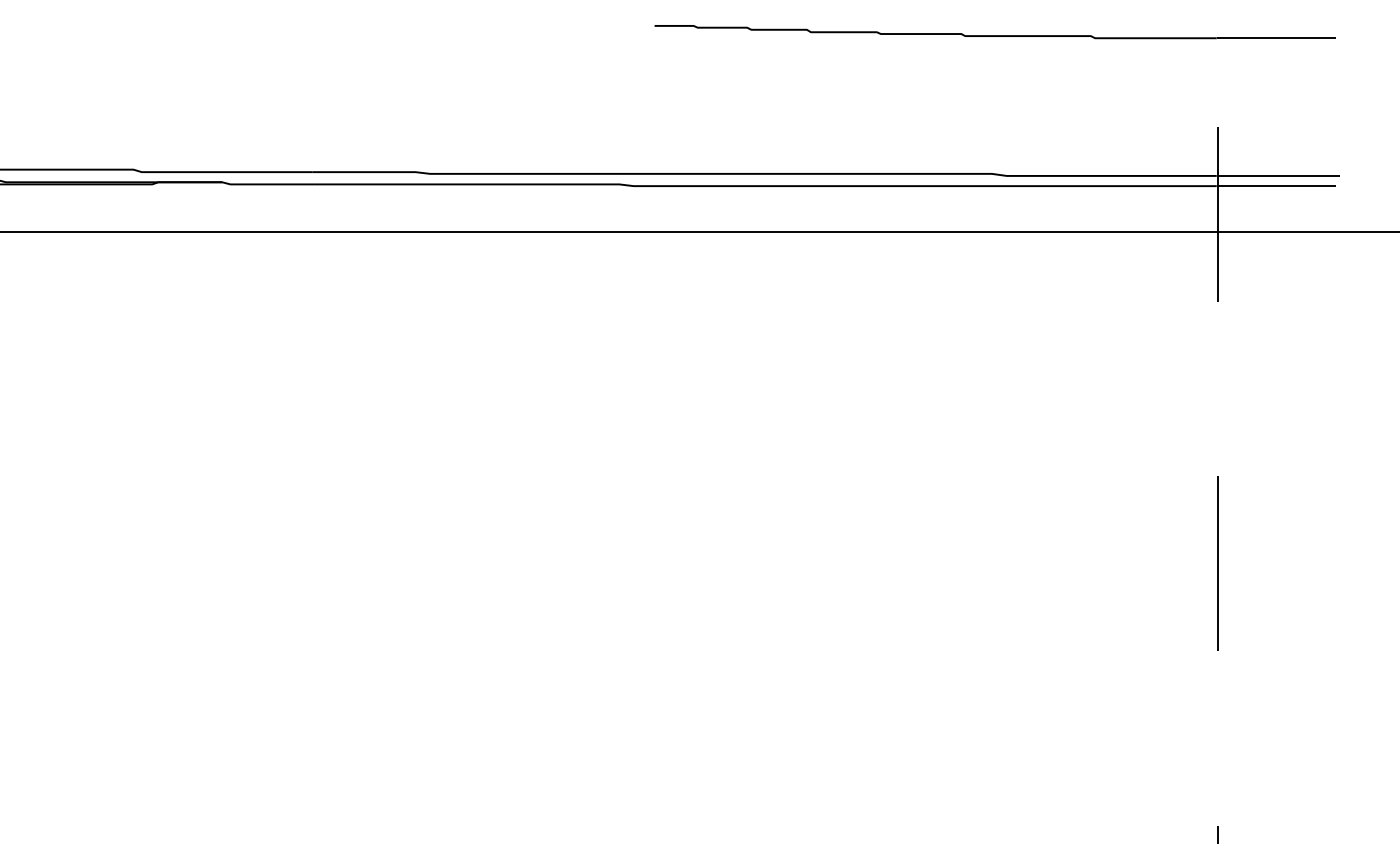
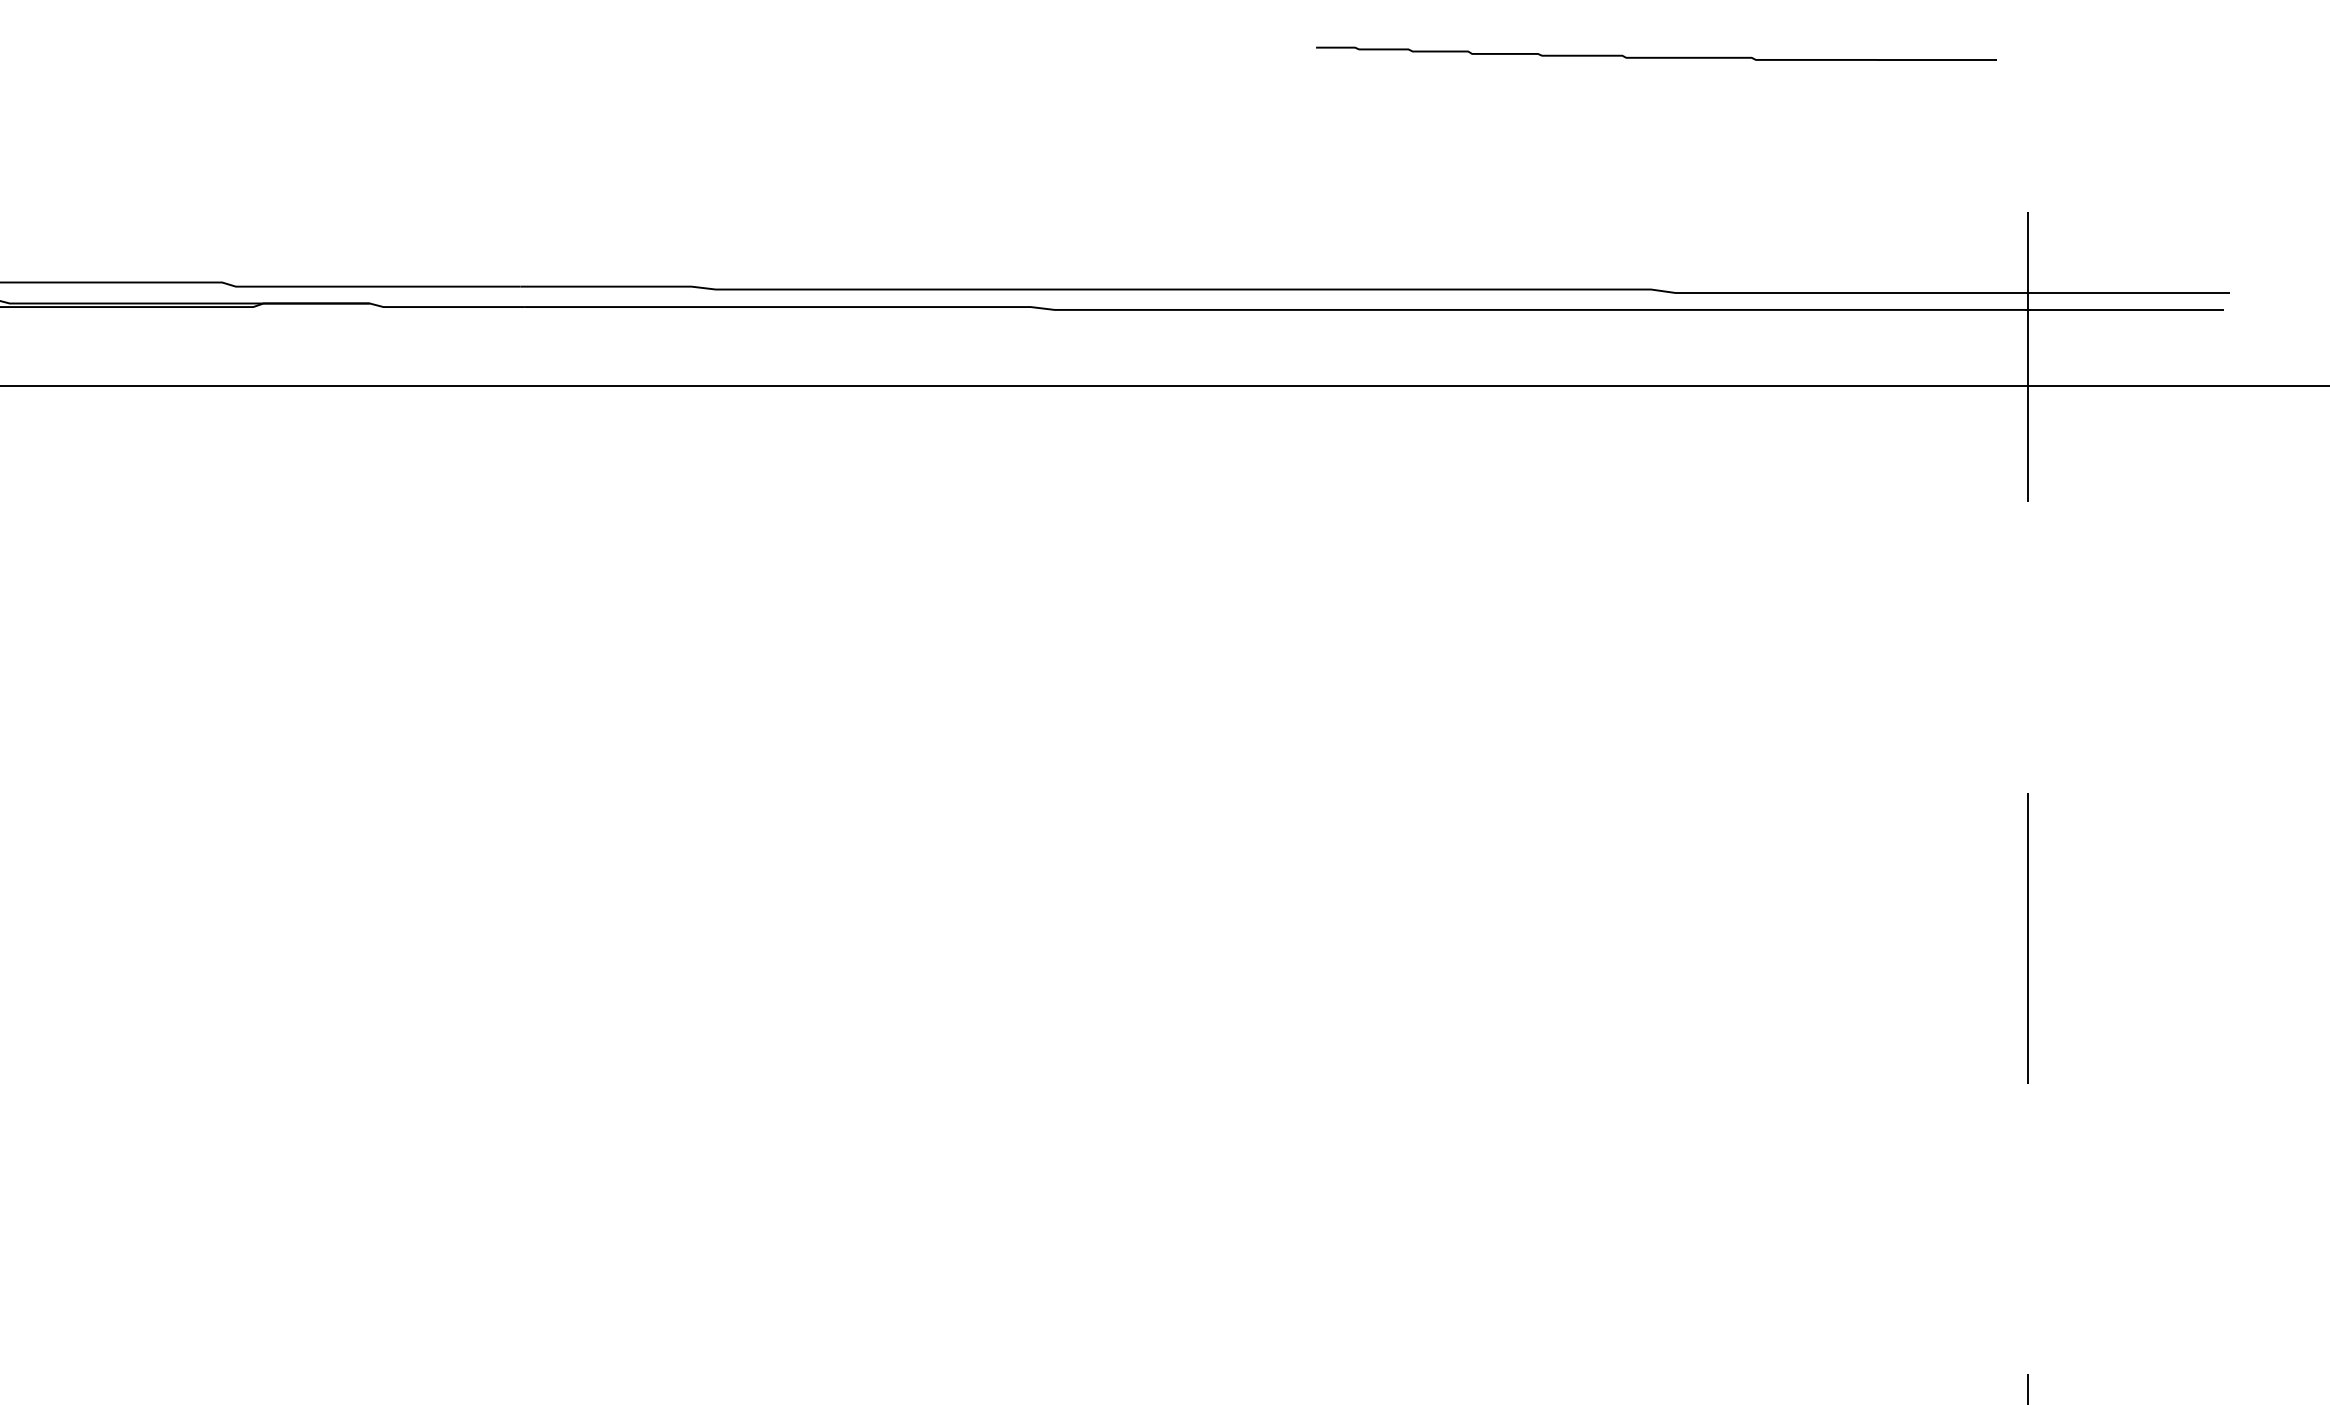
part: (994, 32) -> (1655, 54), size x0.6

